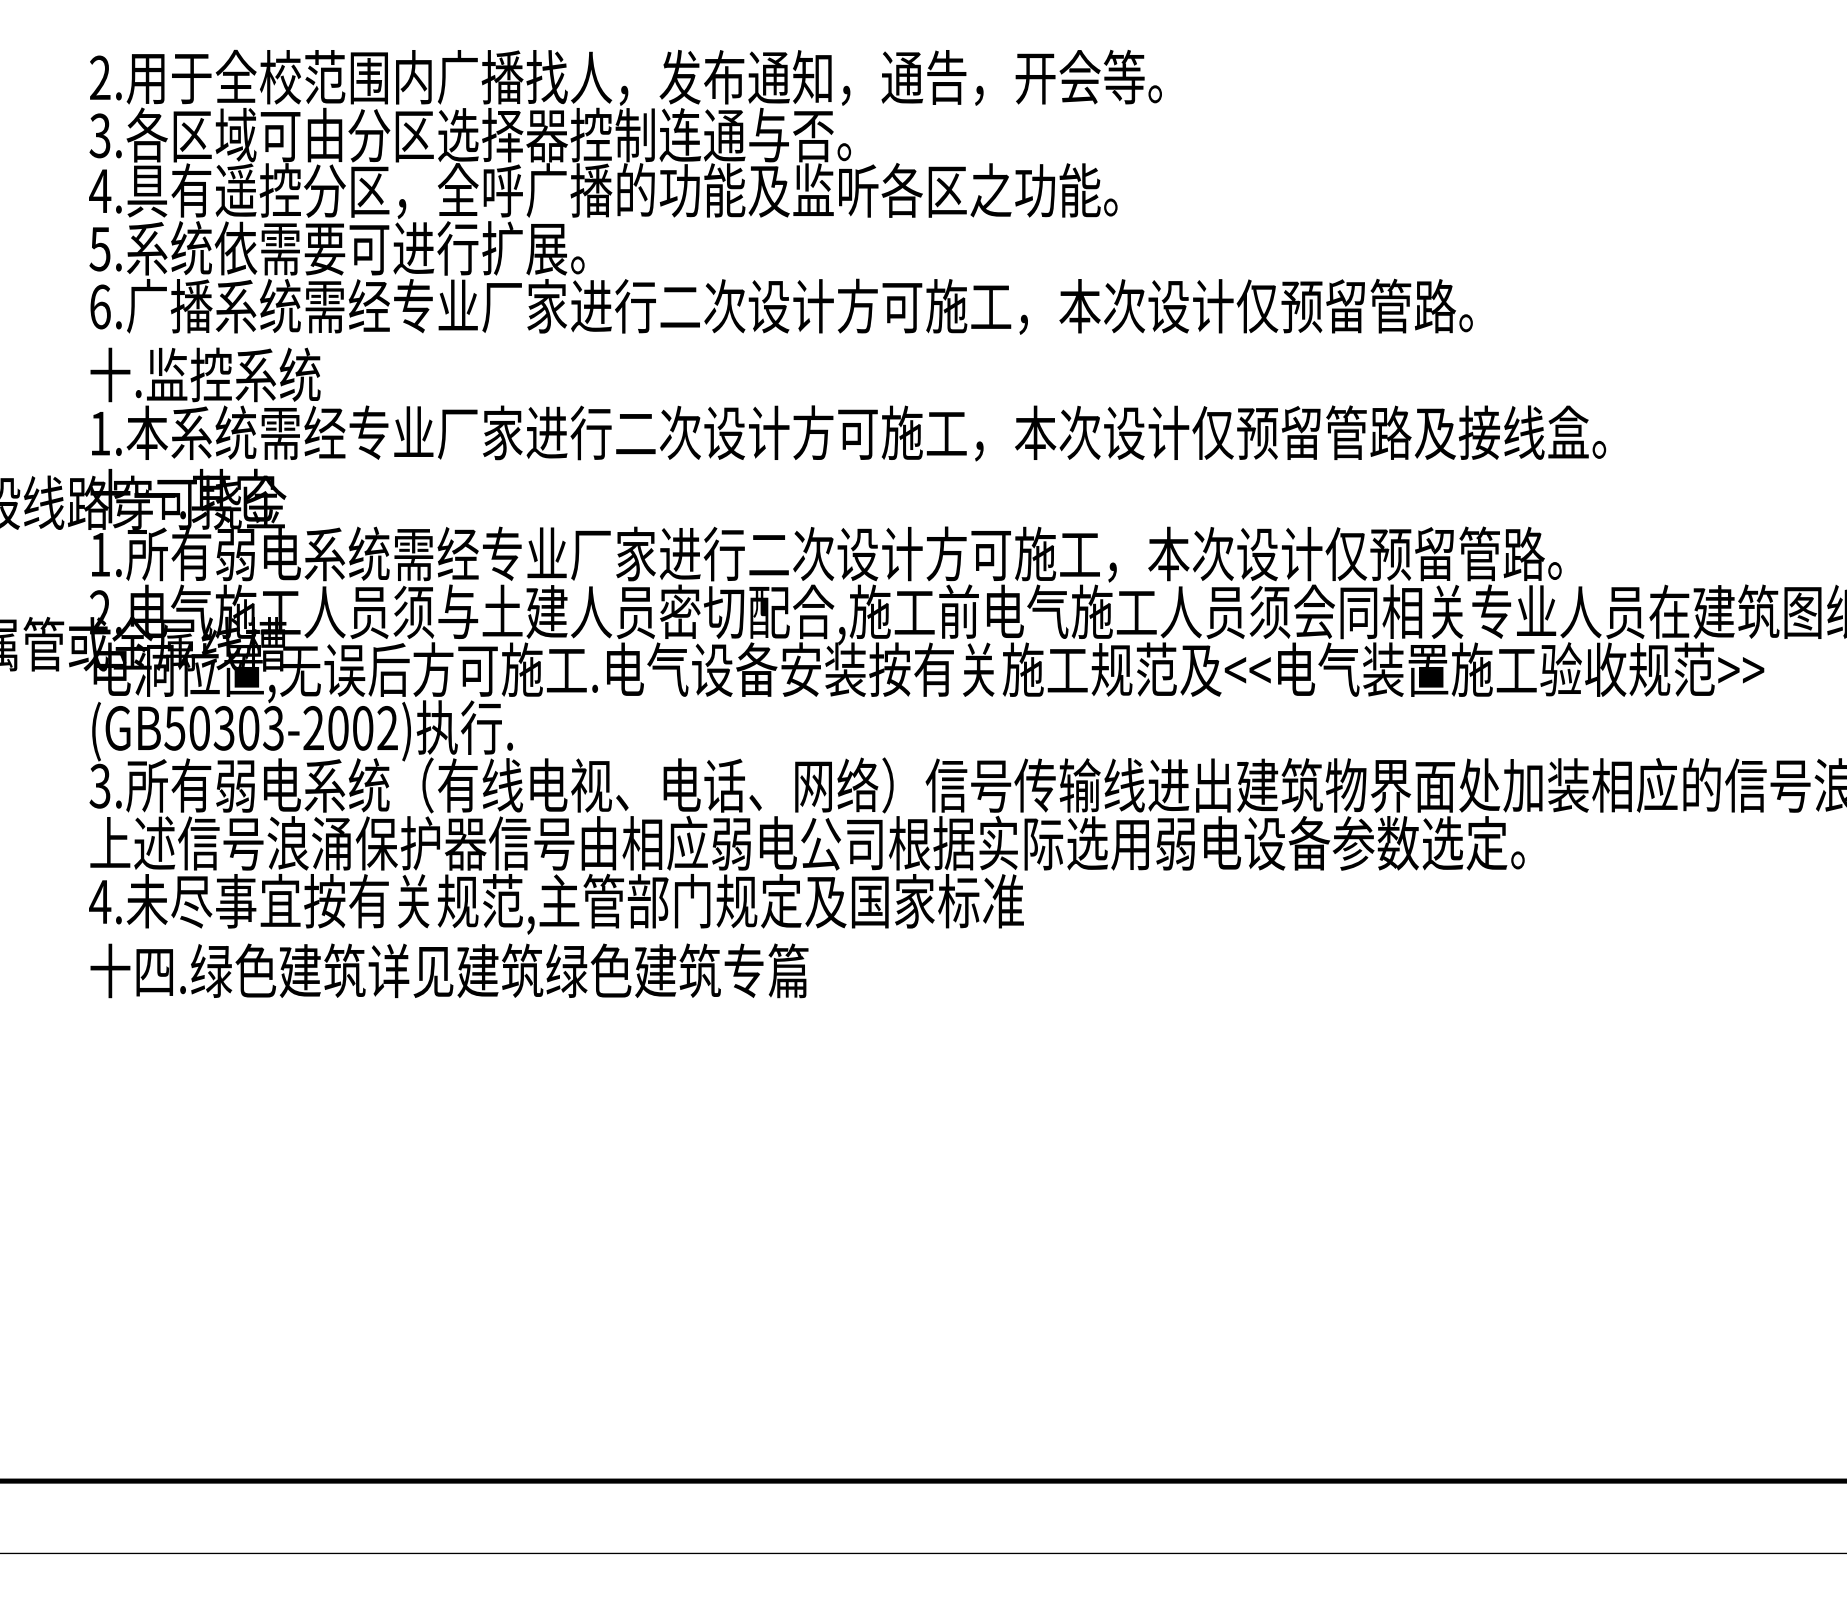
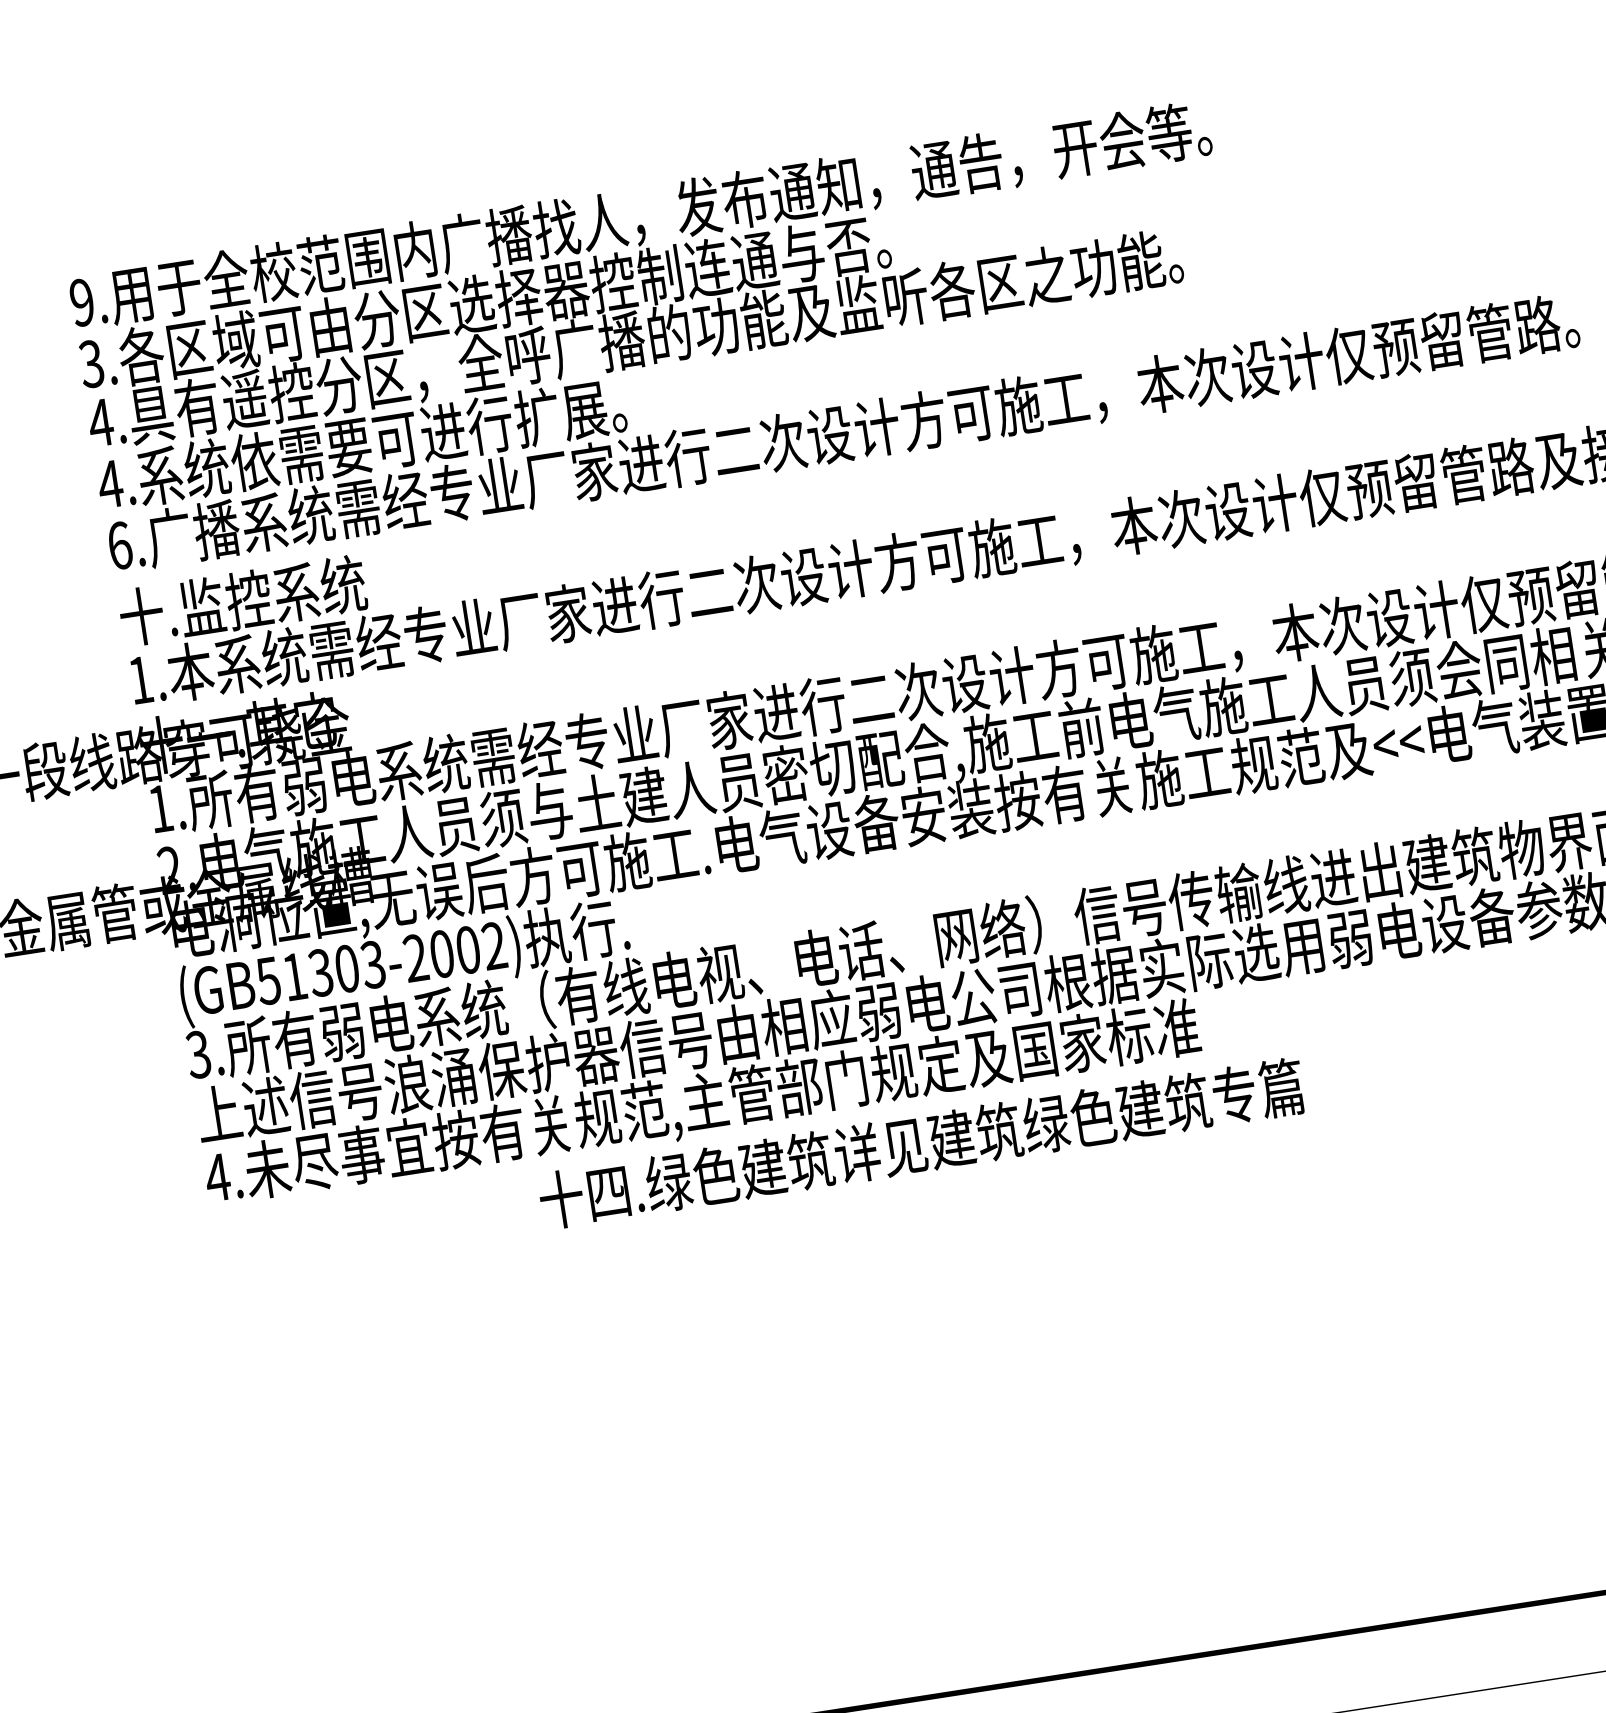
text: (100, 78) -> (82, 303), 2. -> 9.
text: (100, 249) -> (110, 484), 5. -> 4.
text: (199, 728) -> (294, 977), (GB50303-2002) -> (GB51303-2002)
text: (449, 970) -> (921, 1143), moved

